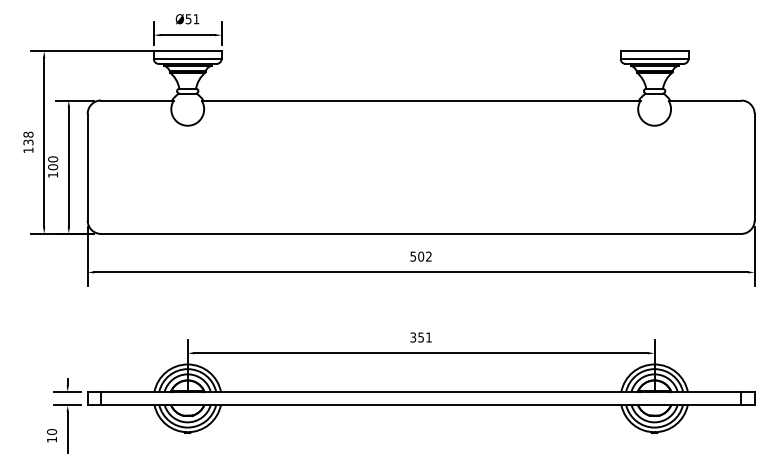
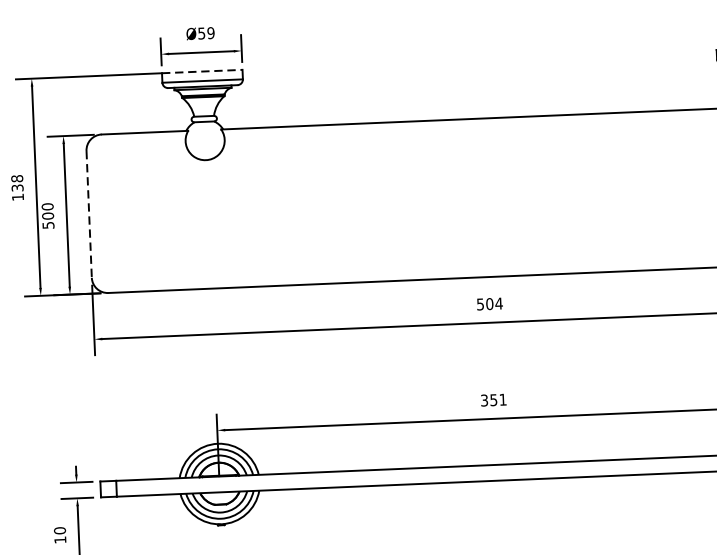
text: (196, 19) -> (211, 33), Ø51 -> Ø59
line: (187, 51) -> (201, 71), solid -> dashed
line: (87, 167) -> (88, 214), solid -> dashed
text: (53, 174) -> (48, 224), 100 -> 500
text: (428, 256) -> (498, 303), 502 -> 504

